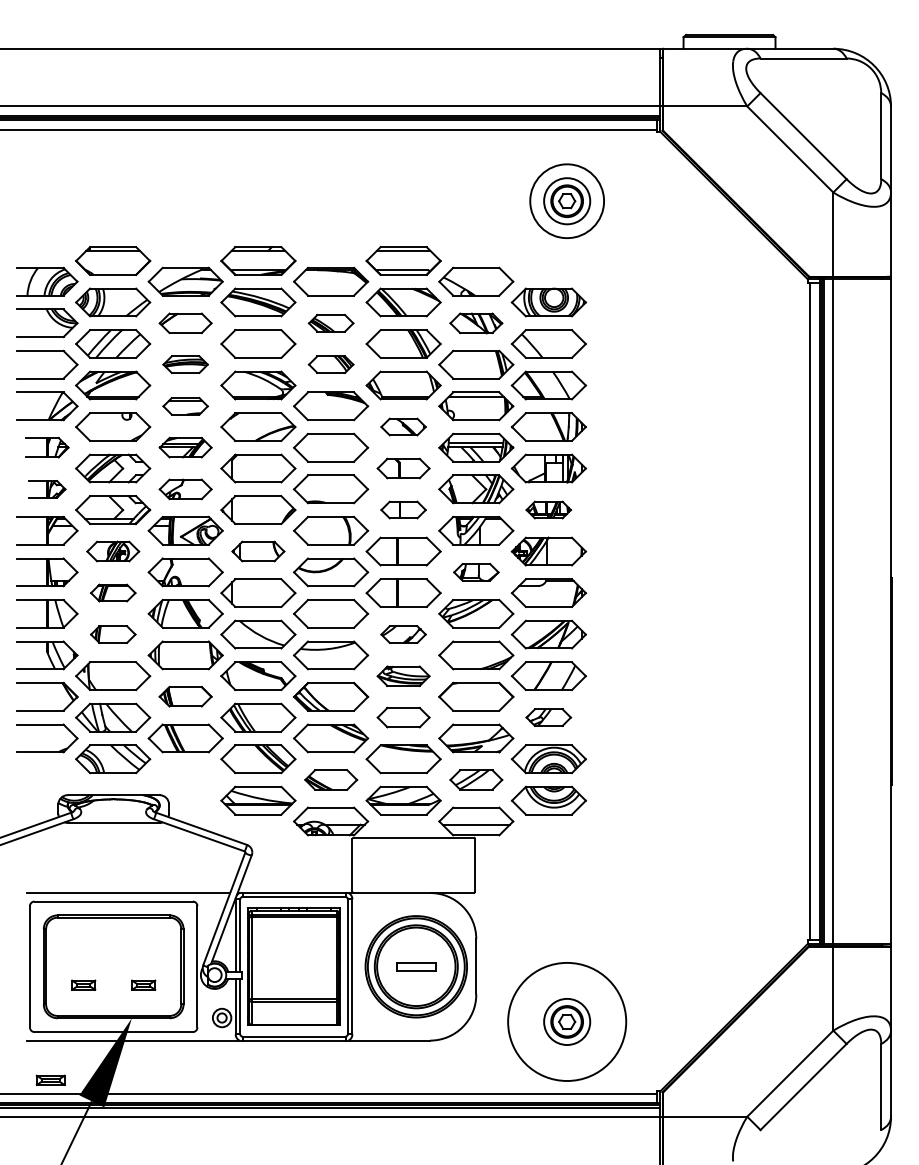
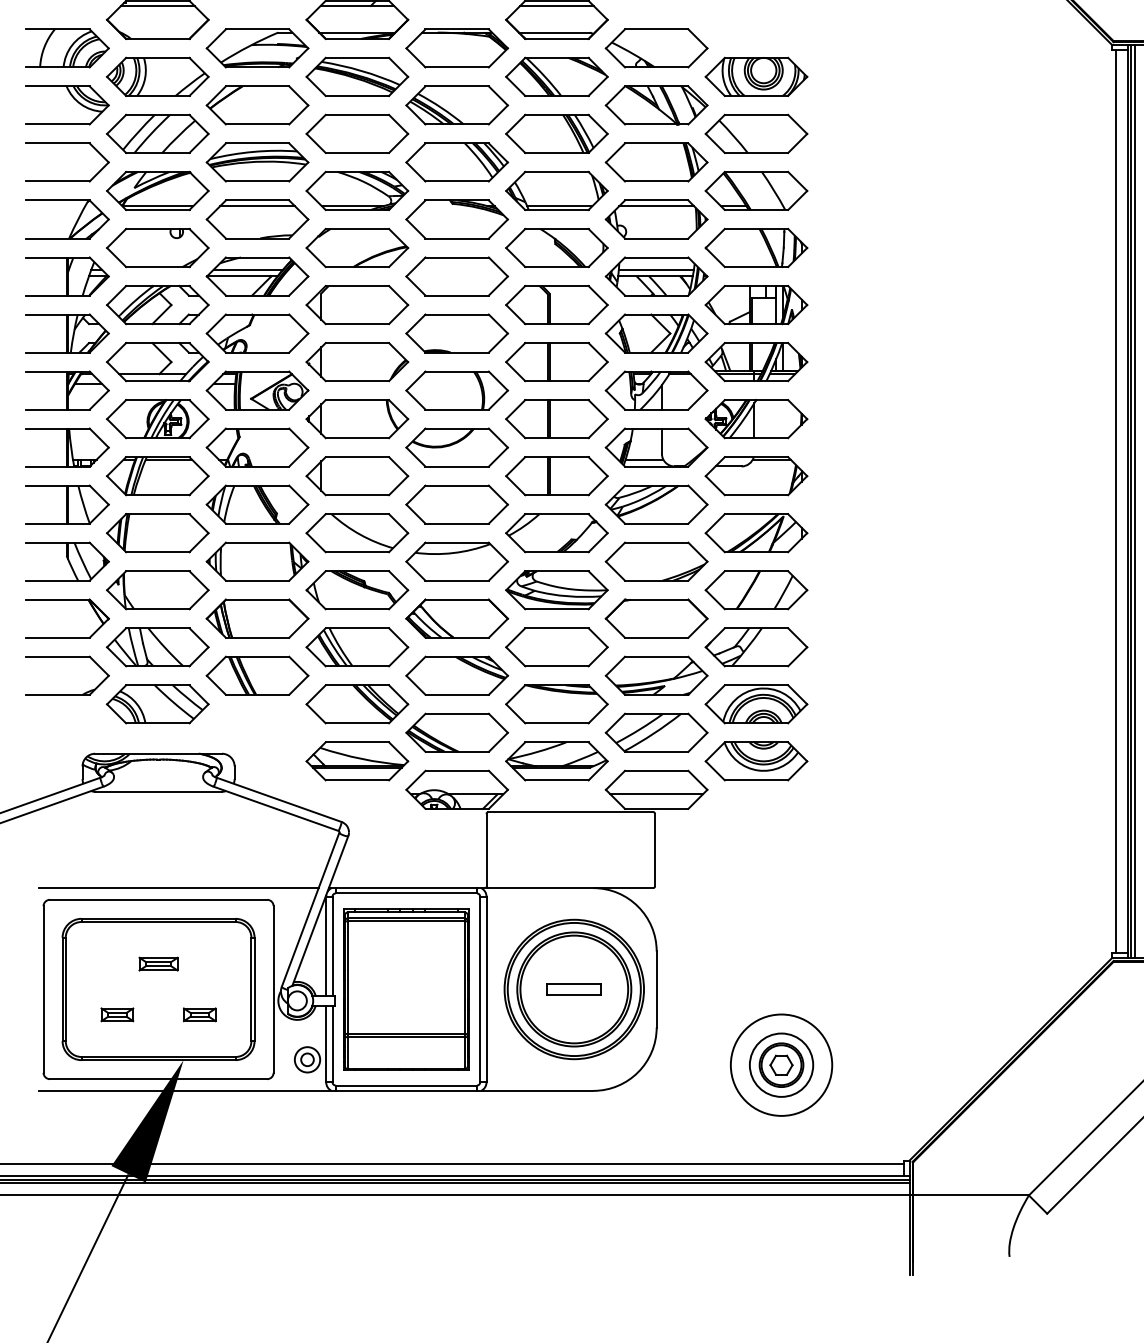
part: (185, 323) -> (257, 105), size x1.43
part: (331, 323) -> (457, 105), size x1.67
part: (476, 323) -> (656, 105), size x1.43
part: (185, 364) -> (257, 162), size x1.67
part: (331, 364) -> (457, 162), size x1.67
part: (185, 406) -> (257, 219), size x1.67
part: (403, 426) -> (556, 247), size x1.67
part: (47, 447) -> (67, 276), size x1.43
part: (185, 447) -> (257, 276), size x1.43
part: (403, 468) -> (556, 304), size x1.43
part: (47, 489) -> (67, 333), size x1.67
part: (185, 489) -> (257, 333), size x1.43
part: (403, 509) -> (556, 361), size x1.67
part: (548, 509) -> (755, 361), size x1.67
part: (113, 551) -> (158, 418), size x1.43
part: (258, 551) -> (357, 418), size x1.43
part: (476, 572) -> (656, 447), size x1.67
part: (113, 592) -> (158, 475), size x1.67
part: (113, 634) -> (158, 532), size x1.67
part: (403, 634) -> (556, 532), size x1.67
part: (403, 676) -> (556, 590), size x1.43
part: (185, 696) -> (257, 618), size x1.43
part: (403, 717) -> (556, 647), size x1.43
part: (548, 717) -> (755, 647), size x1.67
part: (331, 779) -> (457, 732), size x1.43
part: (476, 779) -> (656, 732), size x1.43
circle: (567, 1021) -> (781, 1064), size x0.62
part: (50, 1079) -> (158, 962), moved

